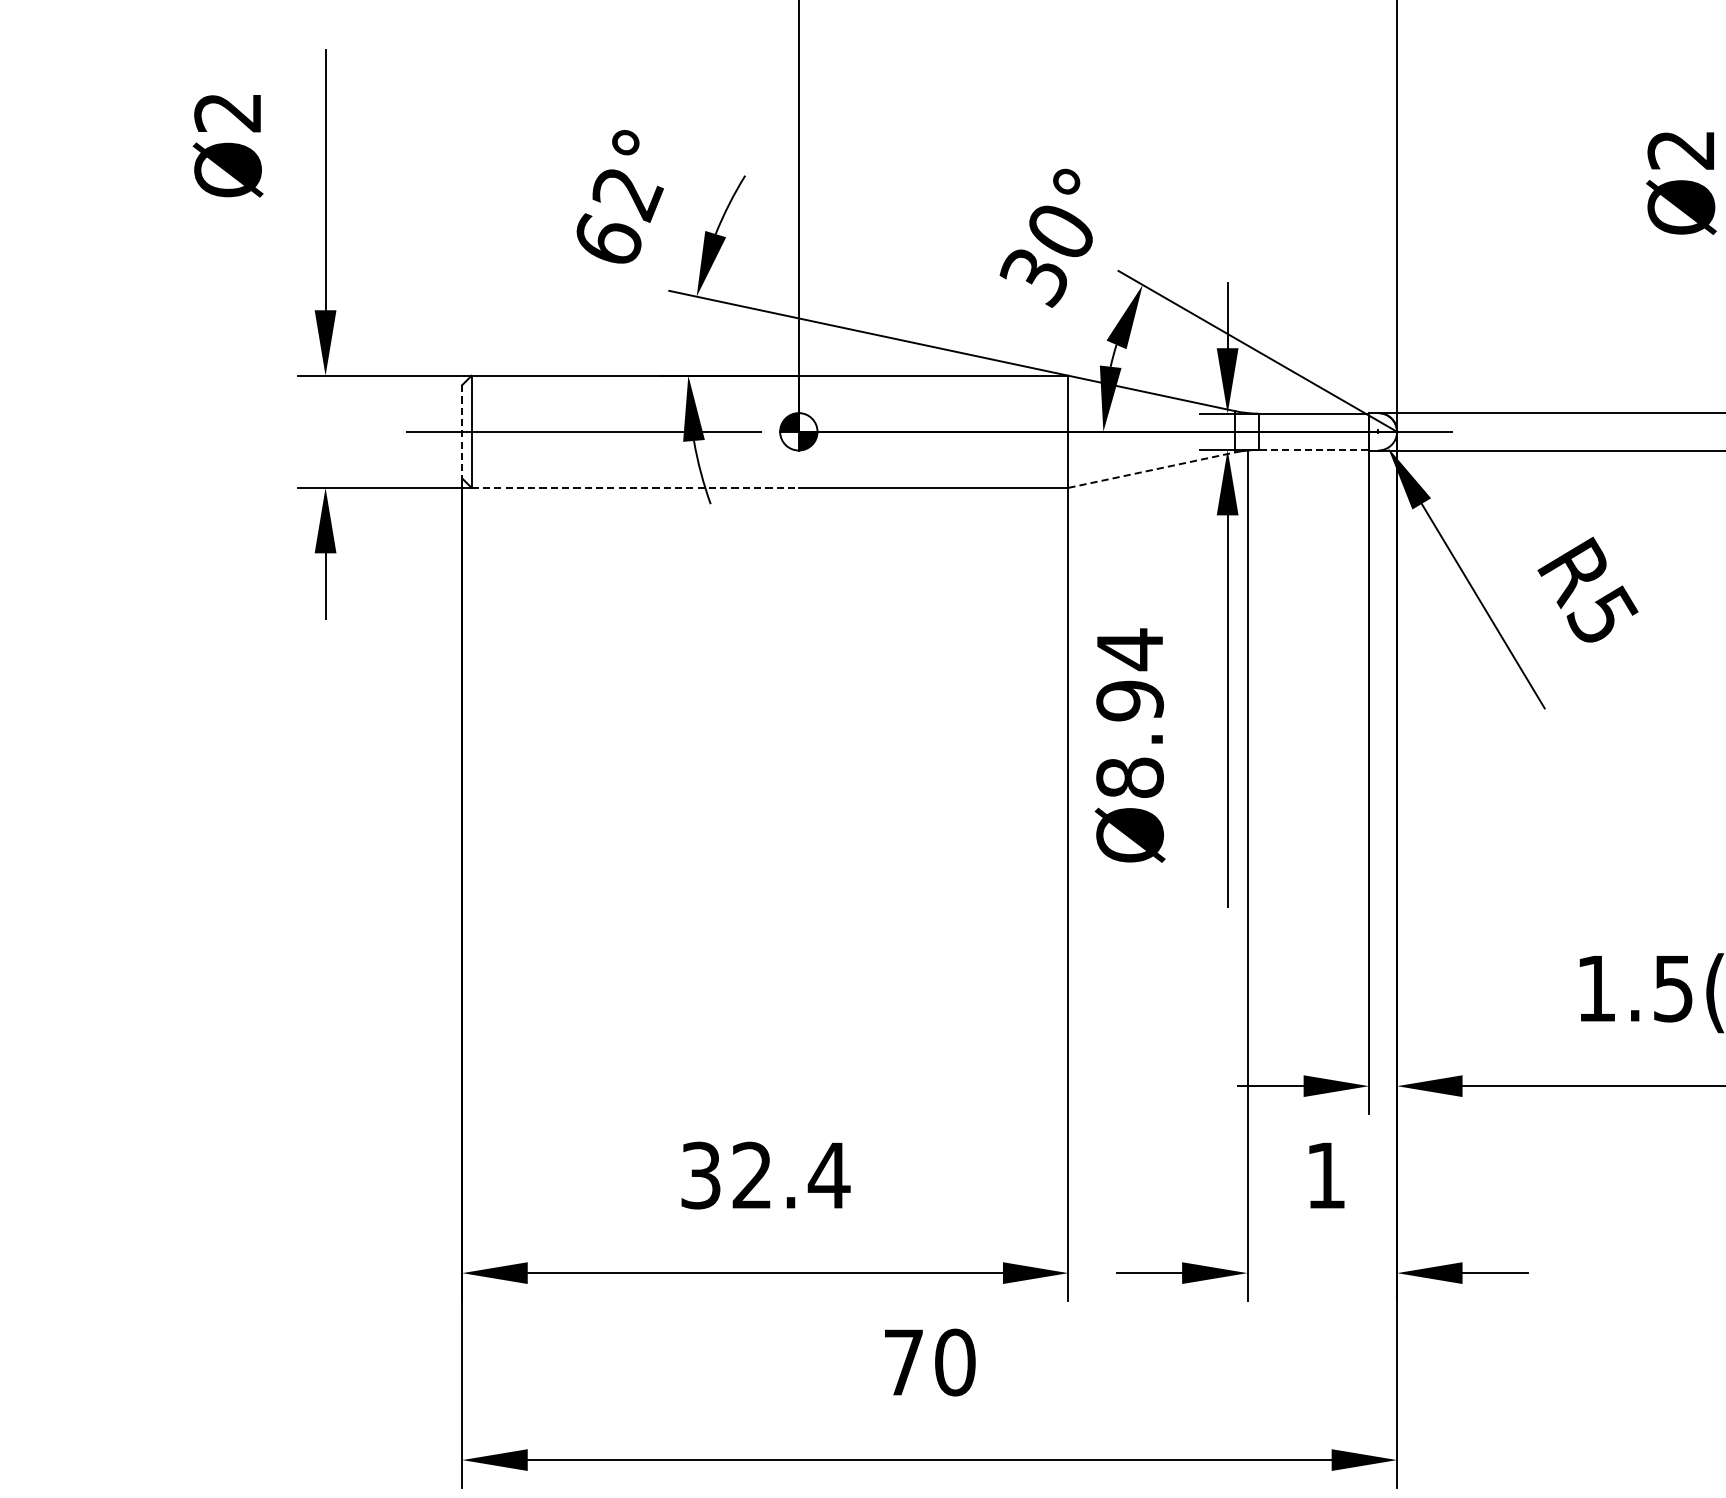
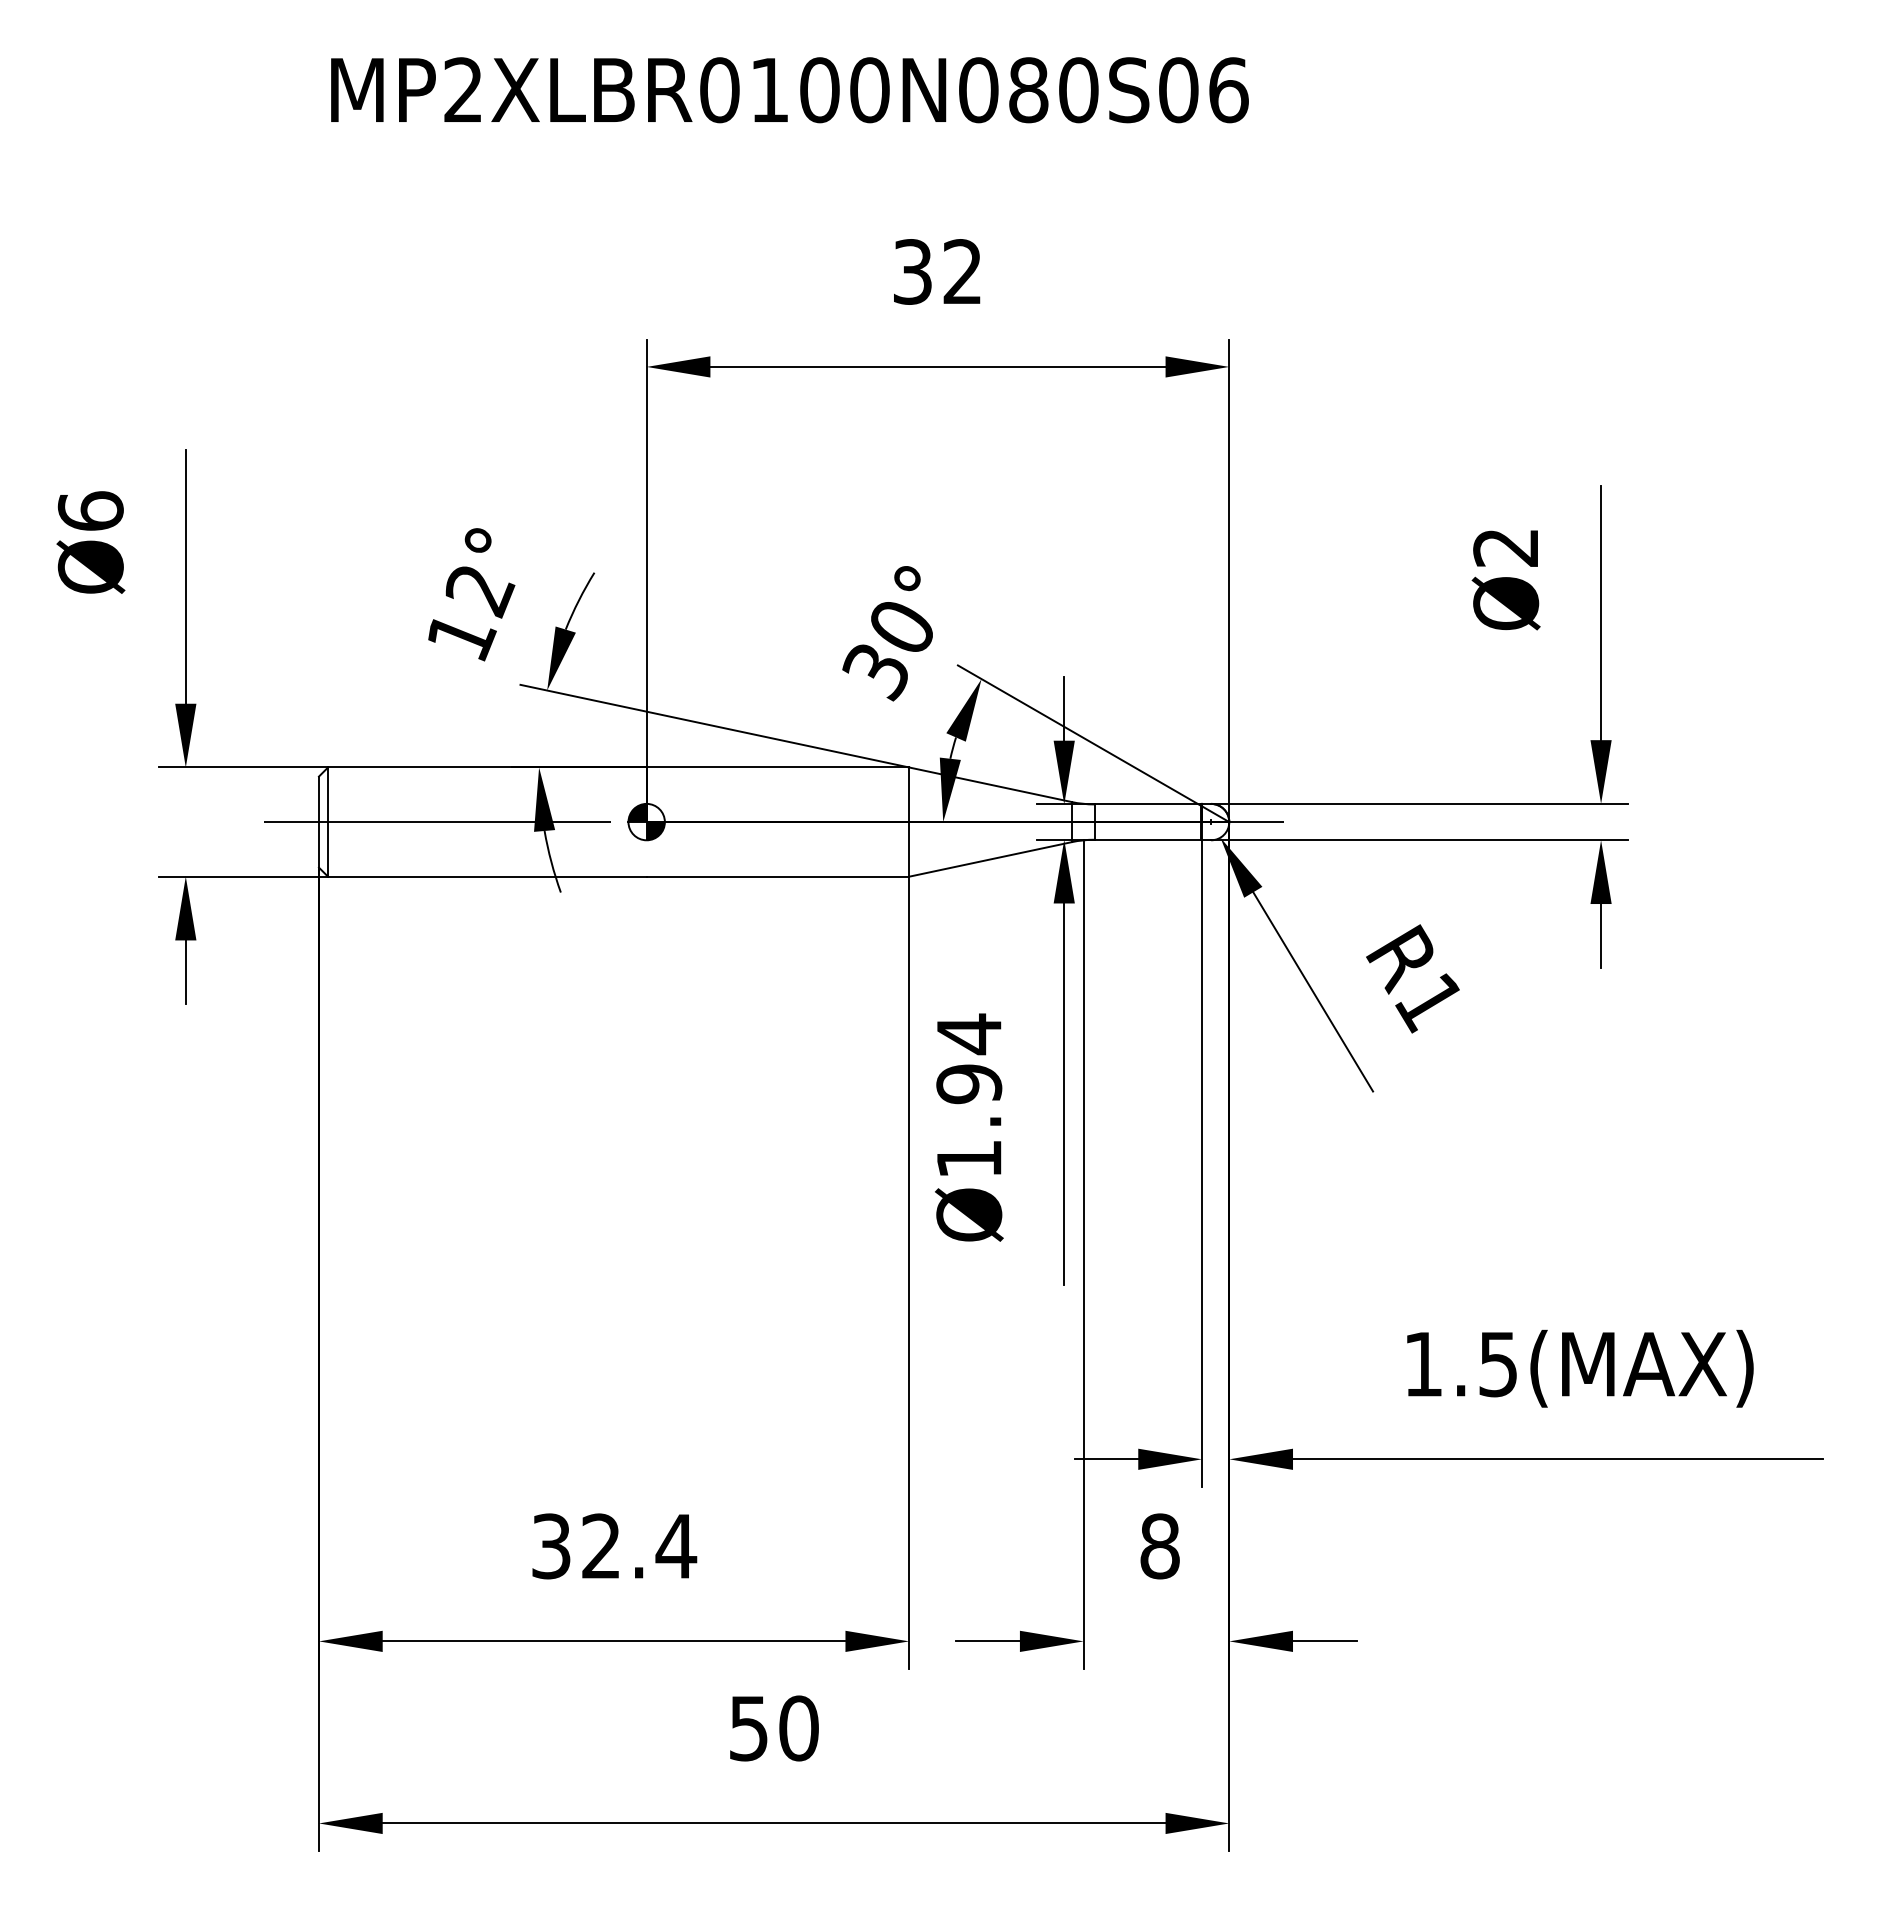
text: (227, 111) -> (90, 510), Ø2 -> Ø6
text: (609, 240) -> (462, 635), 62° -> 12°
line: (461, 432) -> (318, 822), dashed -> solid
line: (1313, 449) -> (1147, 839), dashed -> solid
line: (1152, 470) -> (991, 859), dashed -> solid
line: (635, 487) -> (487, 876), dashed -> solid
text: (1602, 617) -> (1429, 1002), R5 -> R1
text: (1130, 777) -> (969, 1158), Ø8.94 -> Ø1.94
text: (1325, 1175) -> (1159, 1546), 1 -> 8
text: (903, 1362) -> (748, 1728), 70 -> 50

